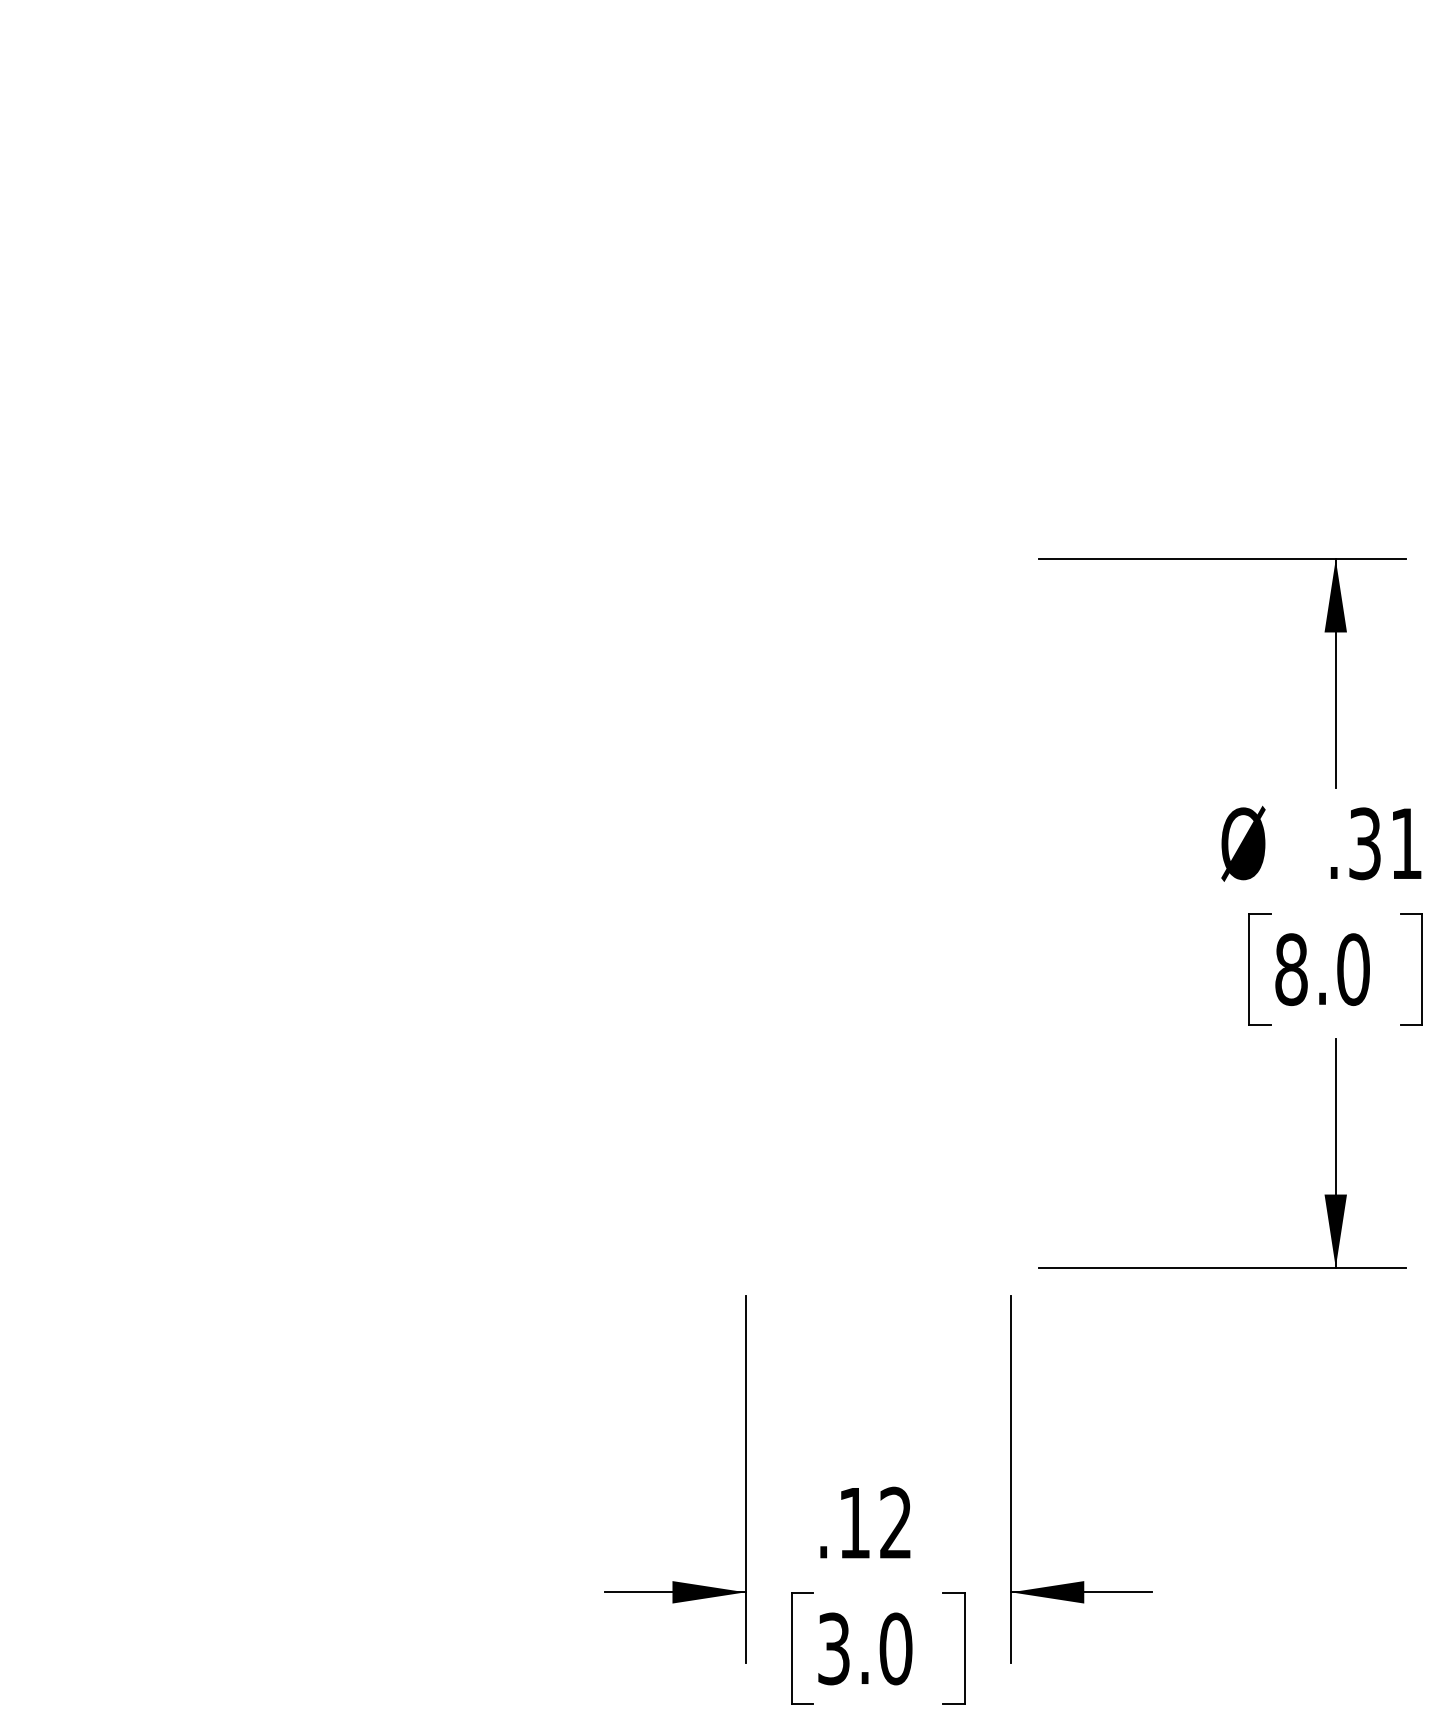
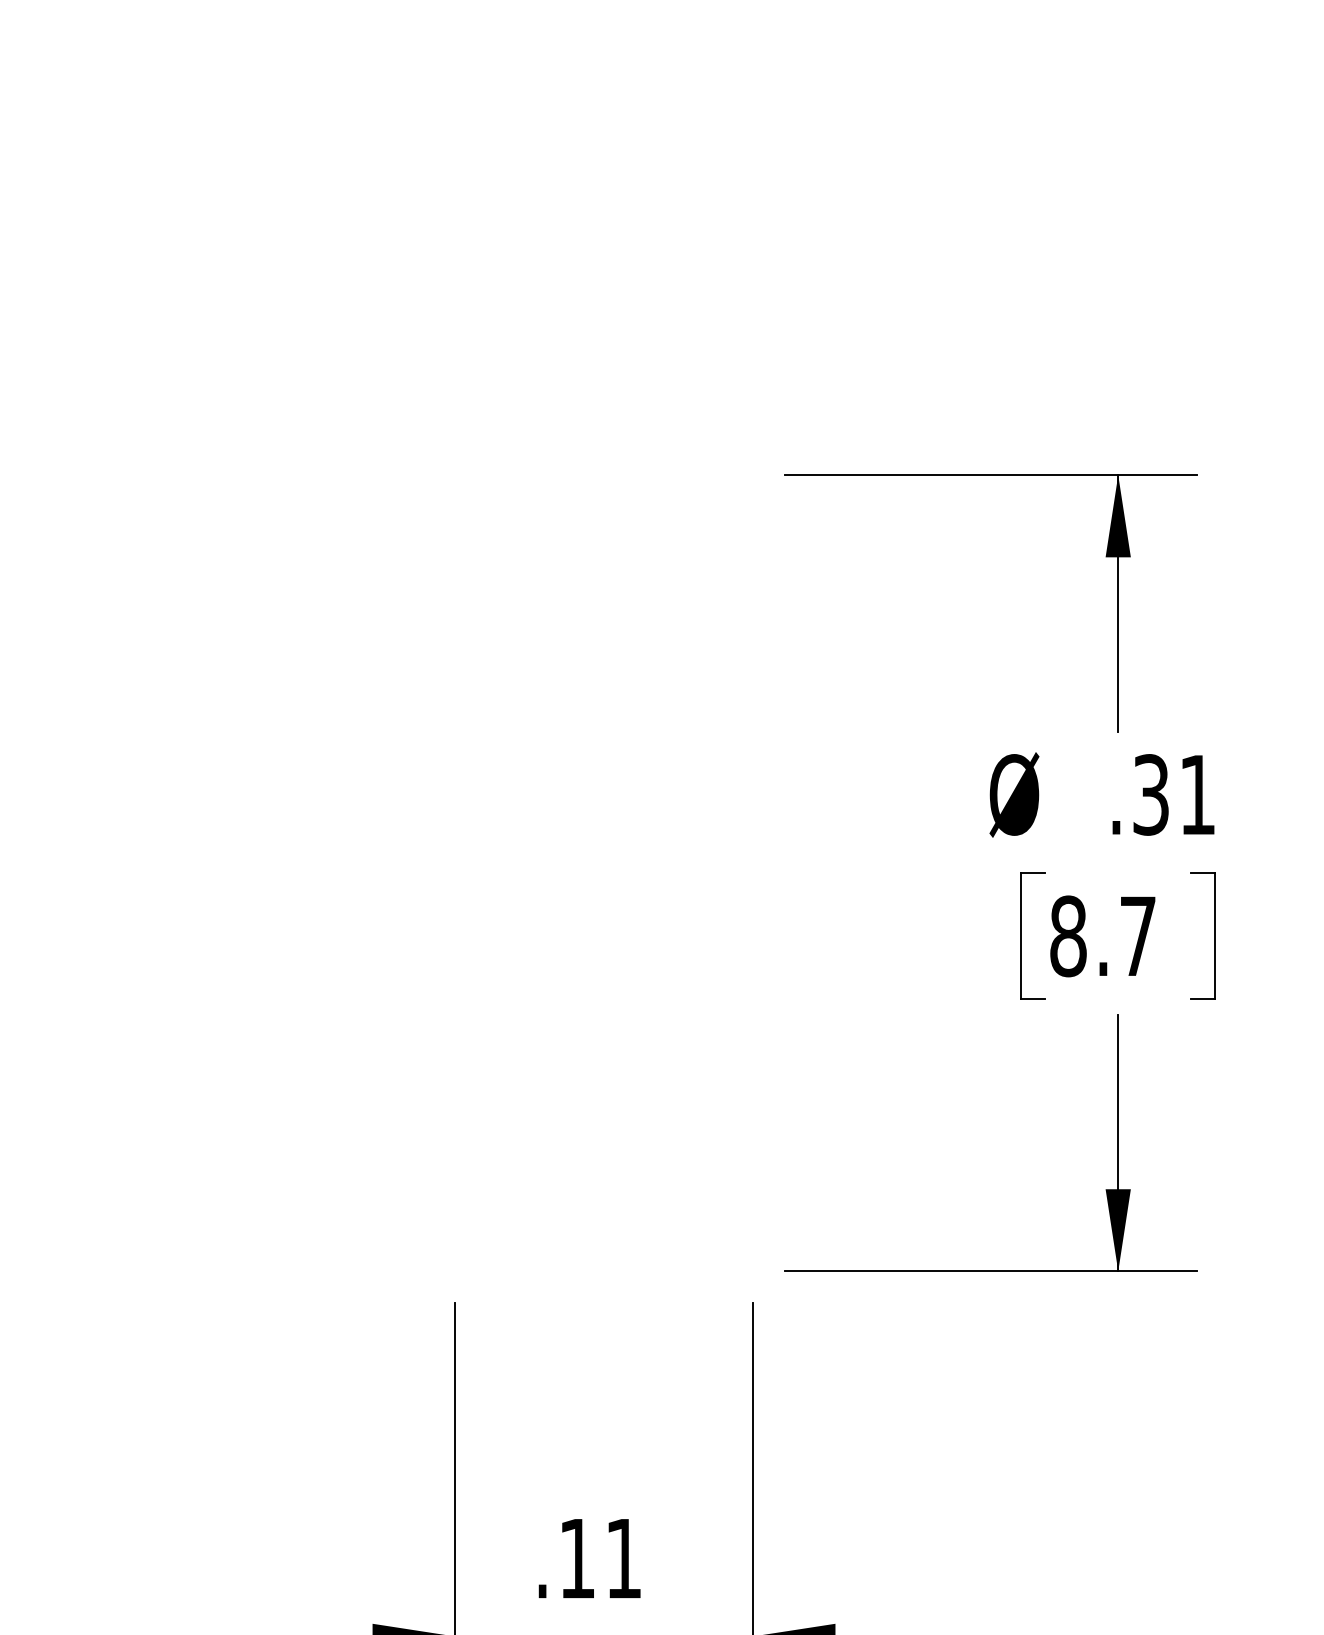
text: (1353, 969) -> (1138, 936), 8.0 -> 8.7
text: (895, 1522) -> (623, 1557), .12 -> .11

